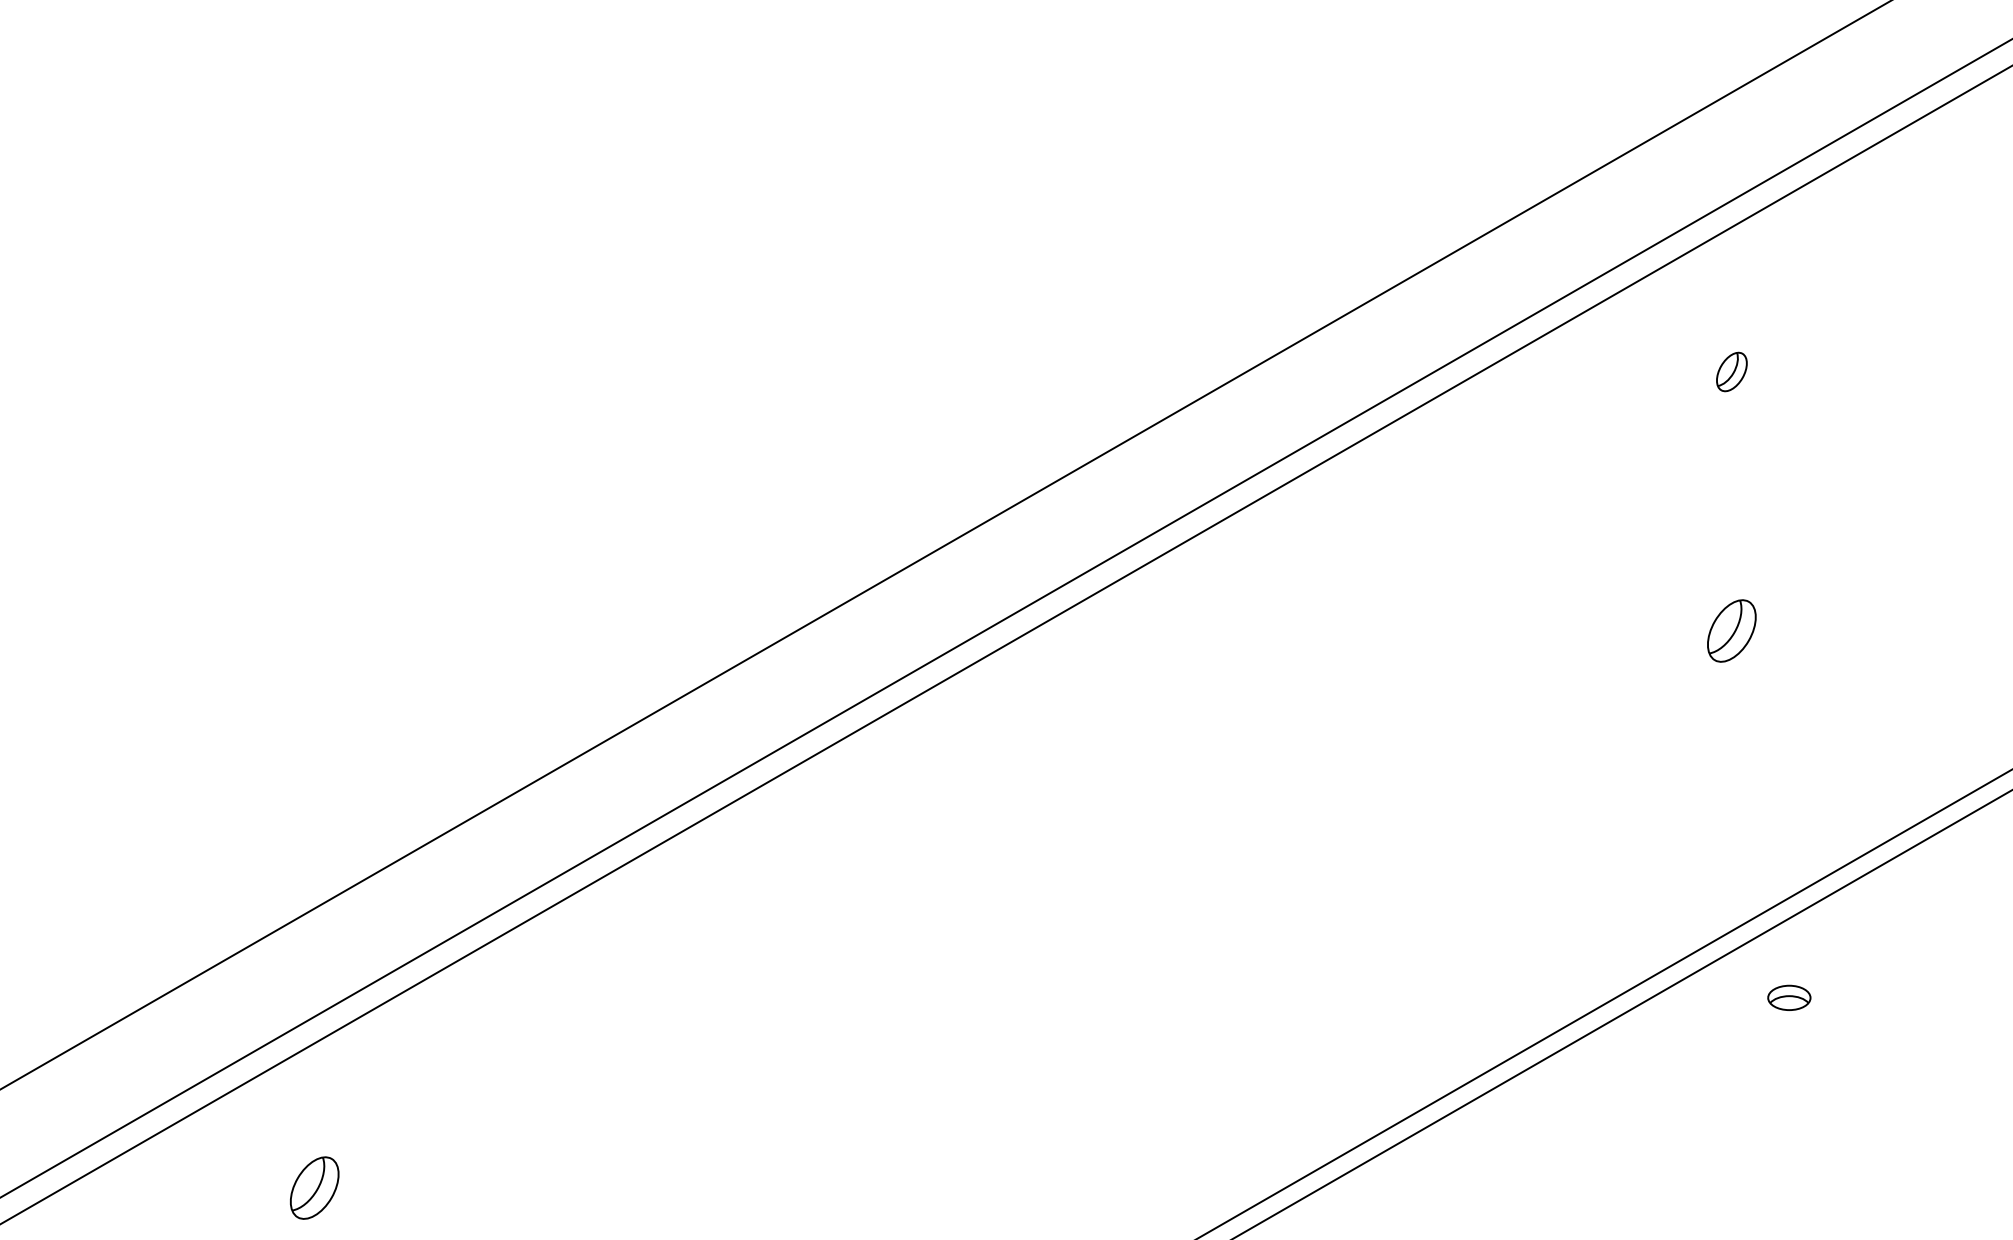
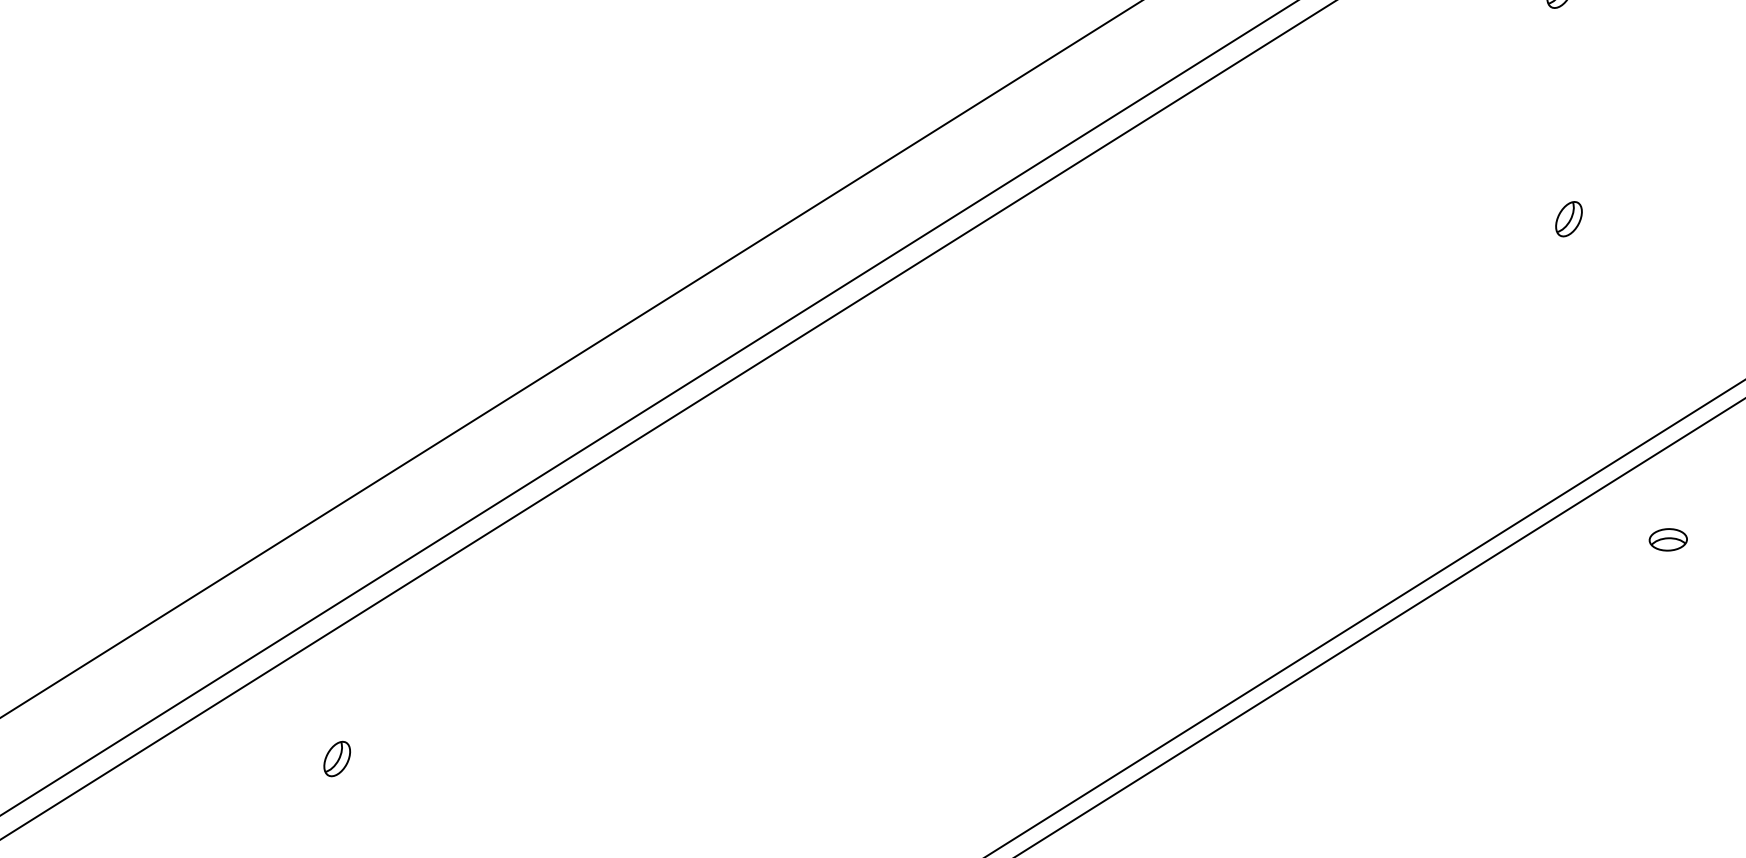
part: (1731, 630) -> (1568, 218), size x0.62
part: (1789, 997) -> (1668, 539), moved
part: (314, 1187) -> (336, 758), size x0.62

